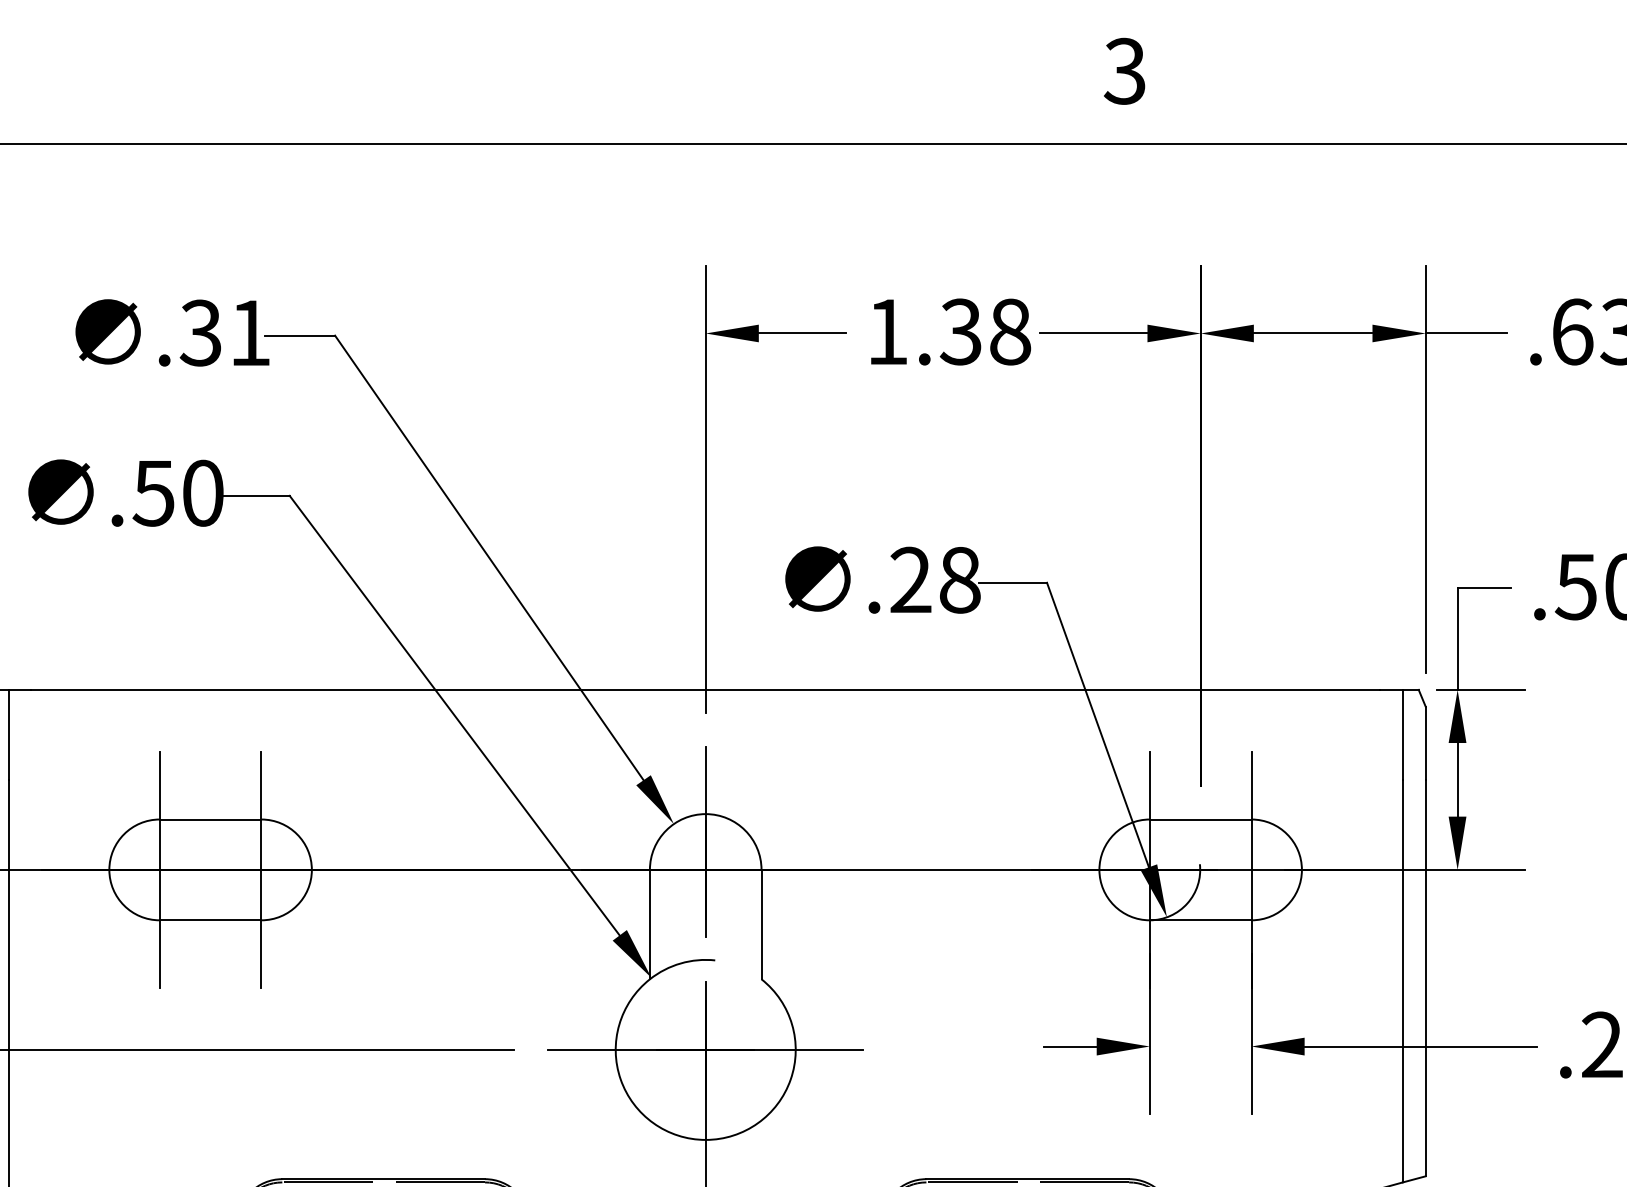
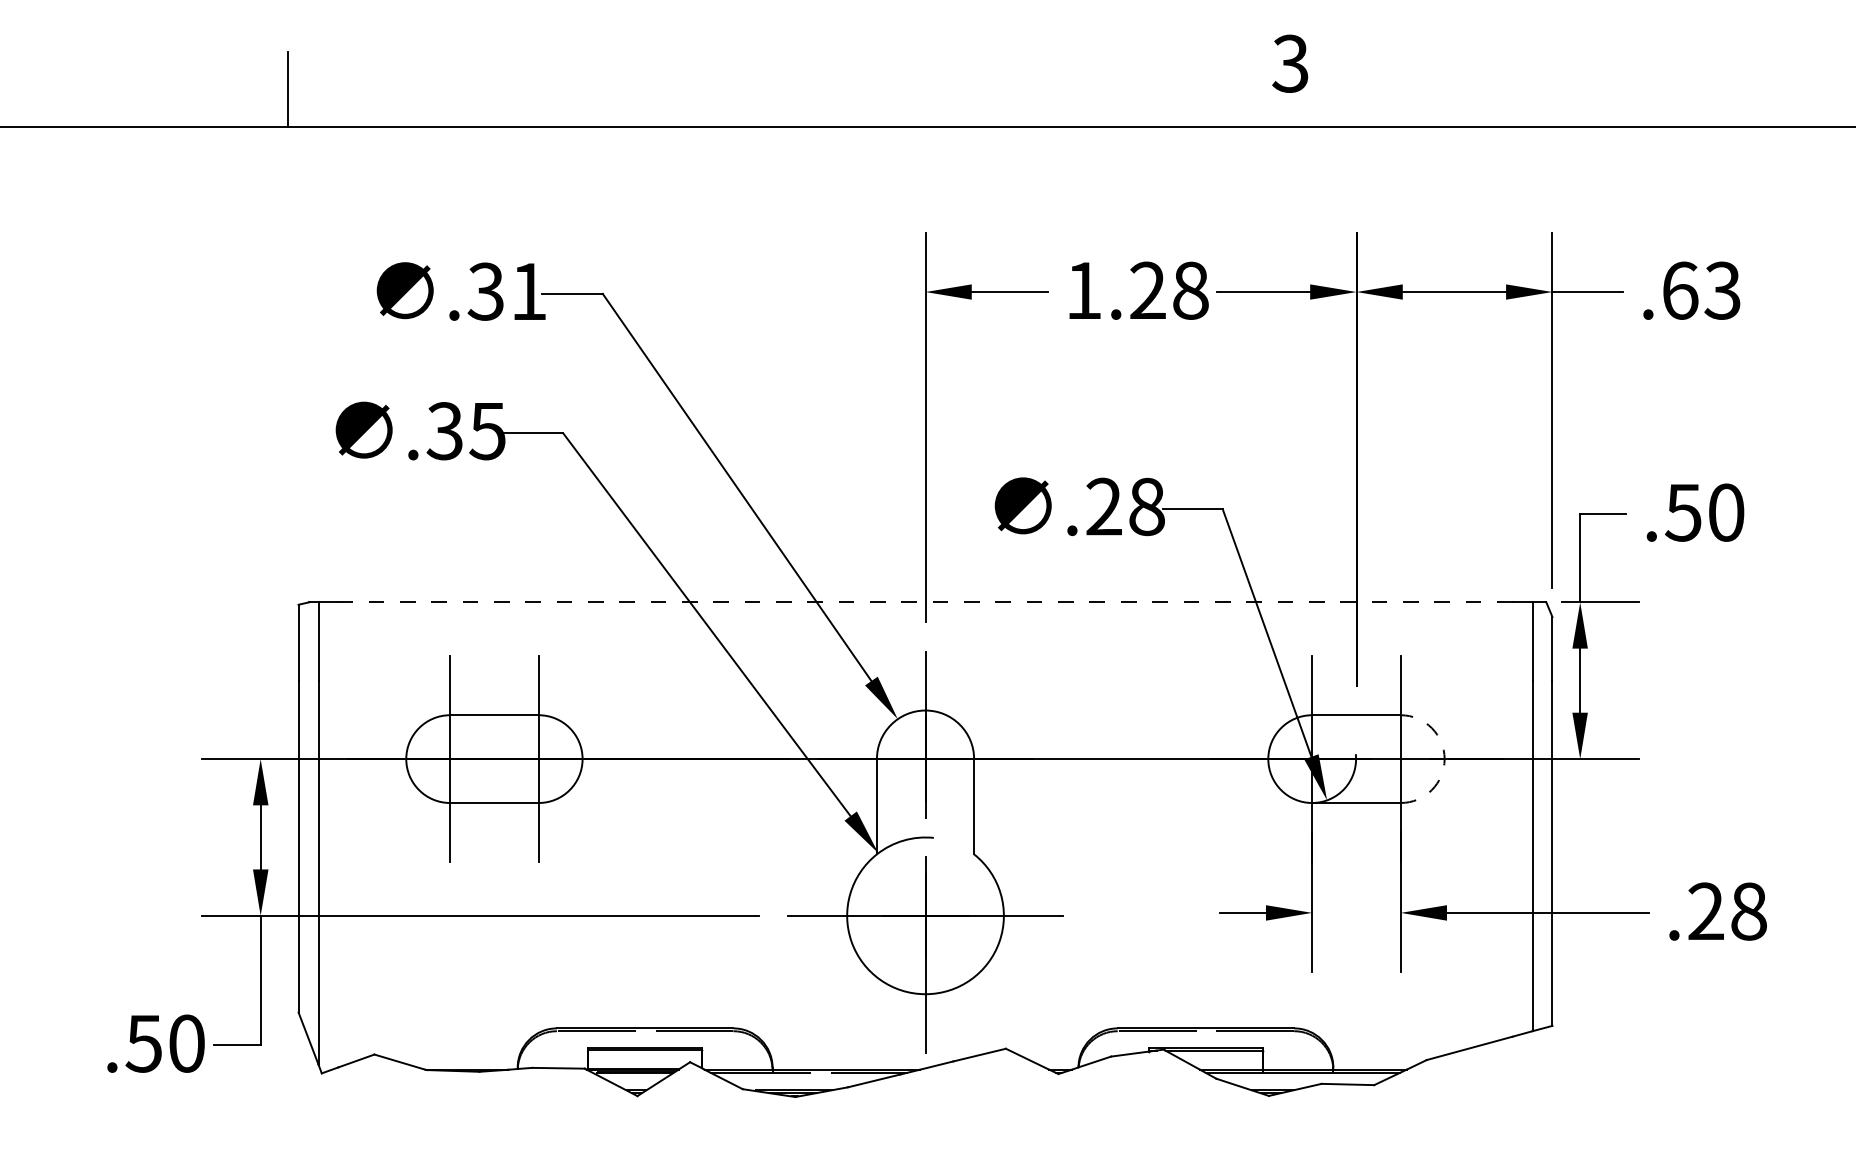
text: (960, 331) -> (1147, 290), 1.38 -> 1.28
text: (177, 493) -> (465, 431), .50 -> .35
line: (705, 690) -> (925, 602), solid -> dashed
arc: (1301, 870) -> (1444, 759), solid -> dashed

